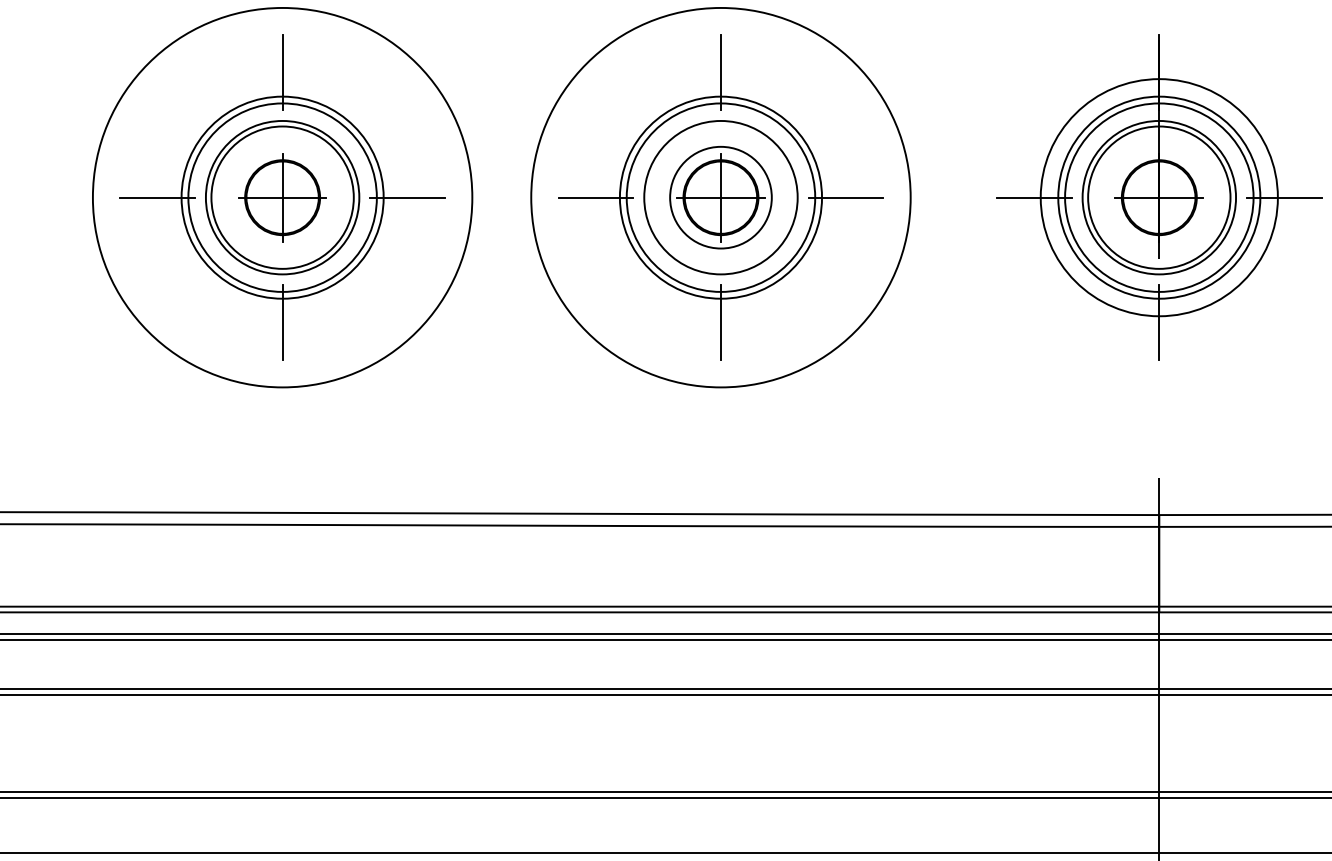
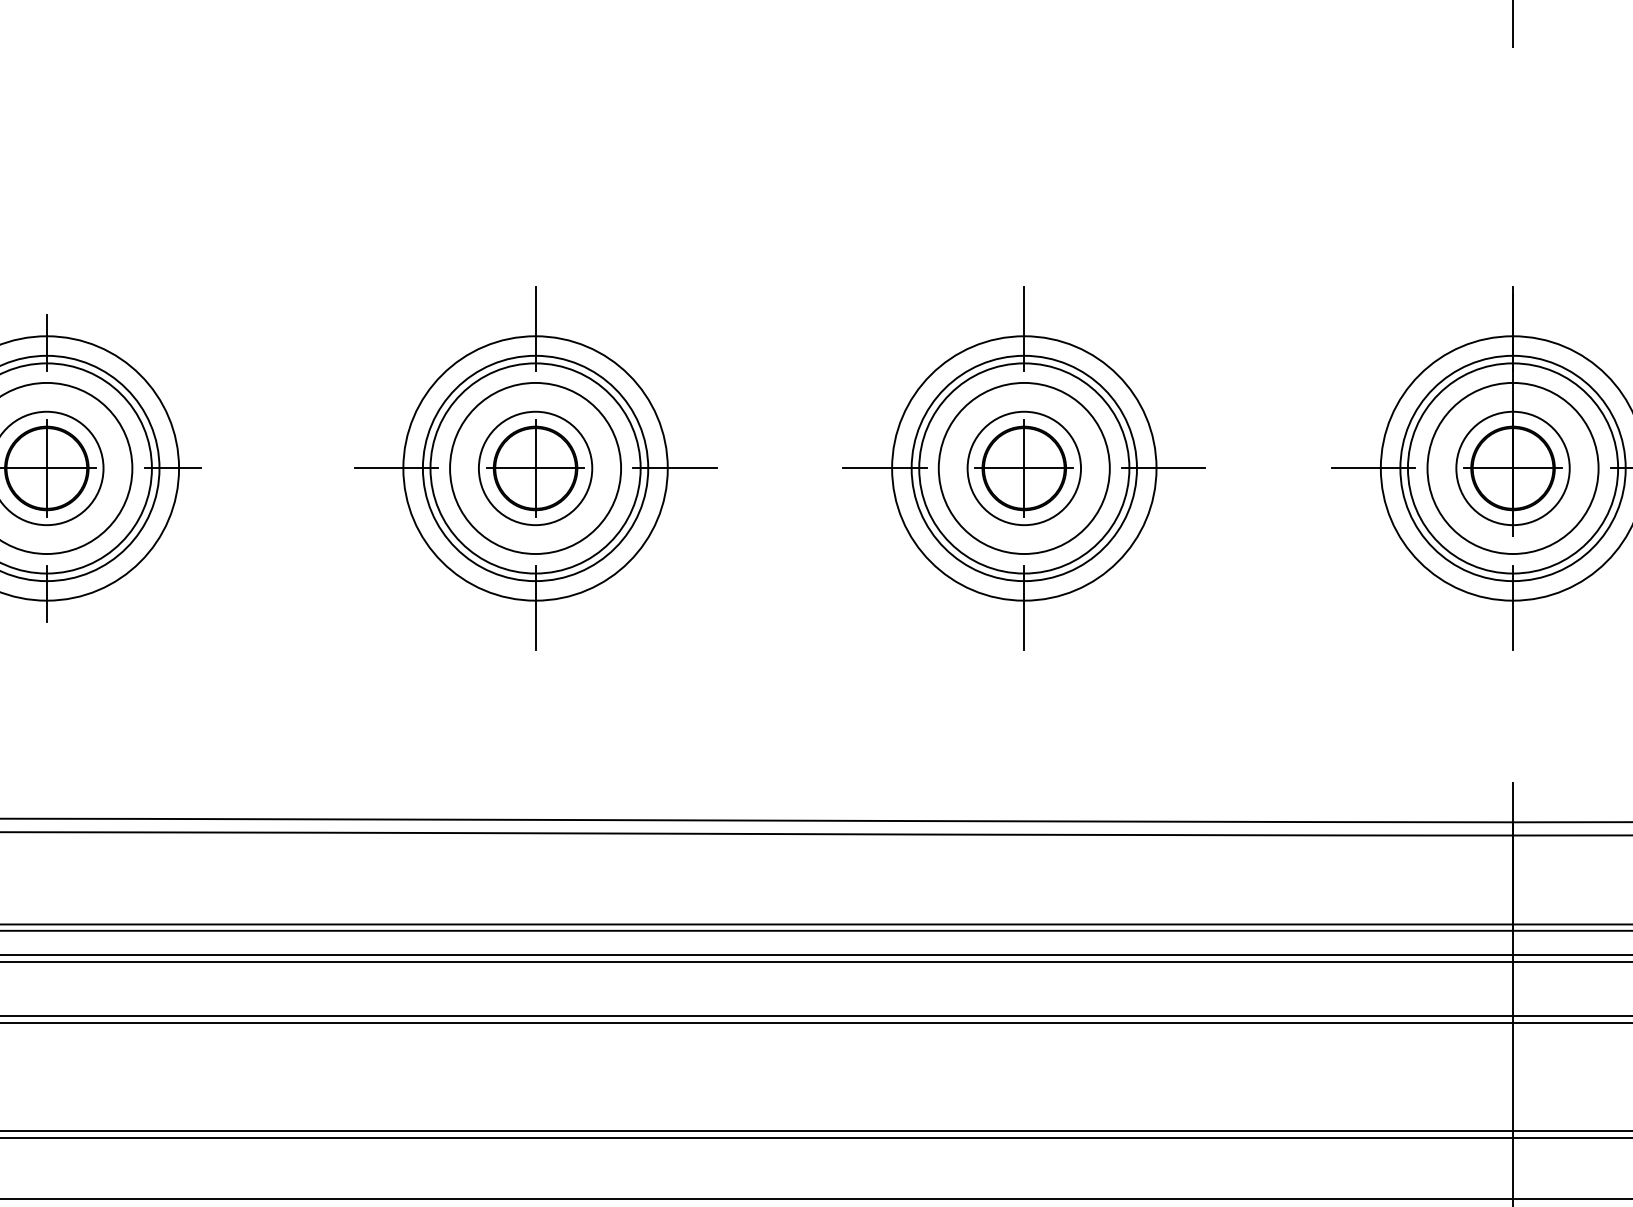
circle: (282, 197) -> (535, 468), size x0.62
circle: (282, 197) -> (535, 468), size x0.71
circle: (721, 197) -> (1024, 468), size x0.62
circle: (1158, 197) -> (1512, 468), size x0.71

